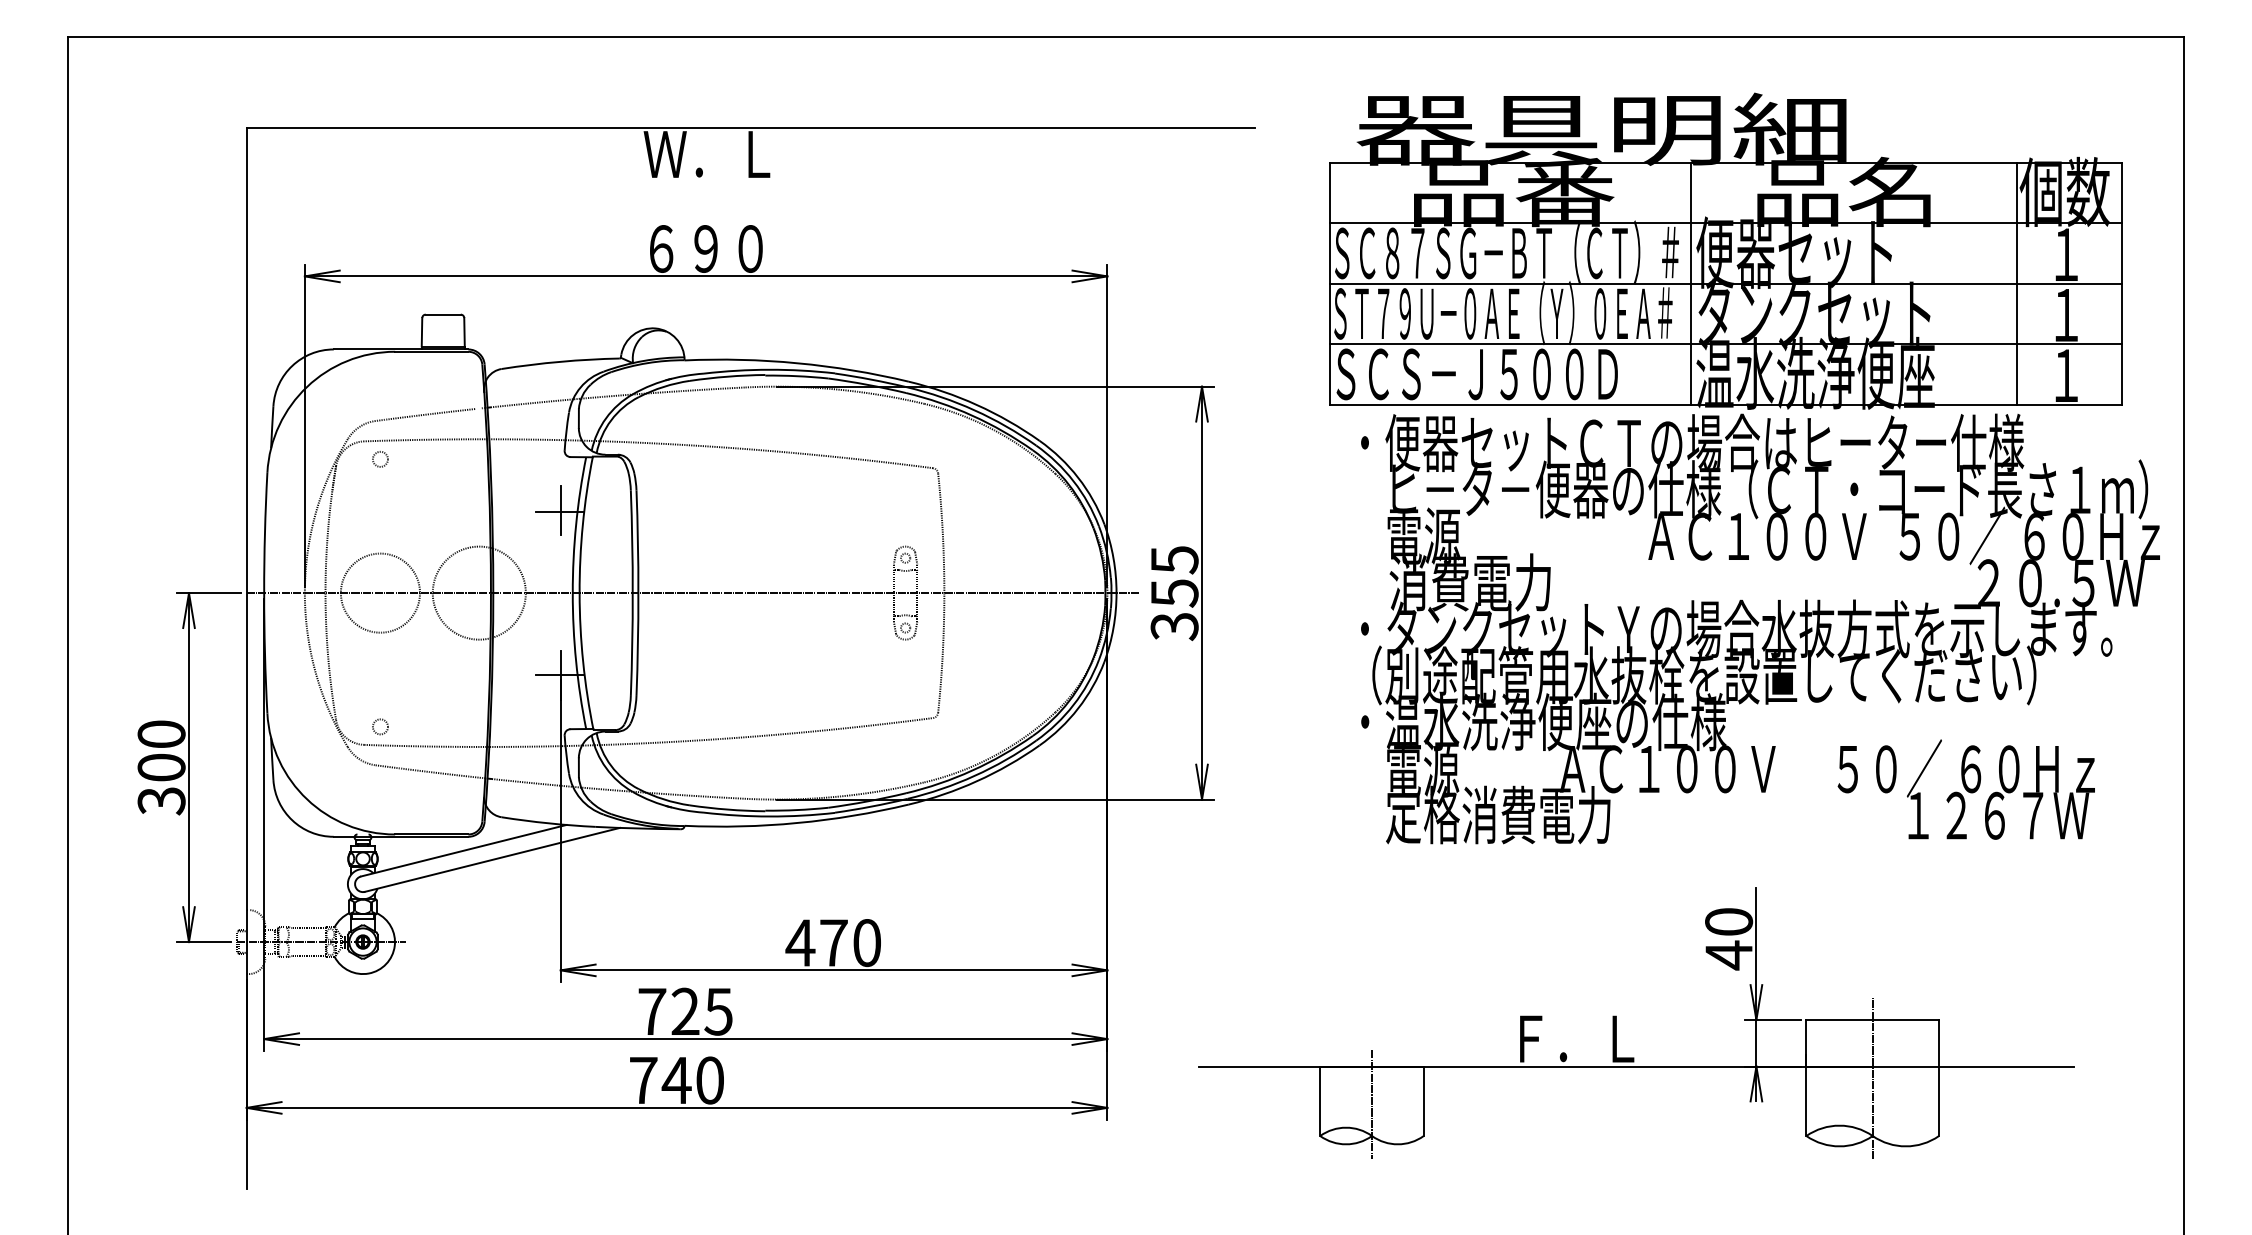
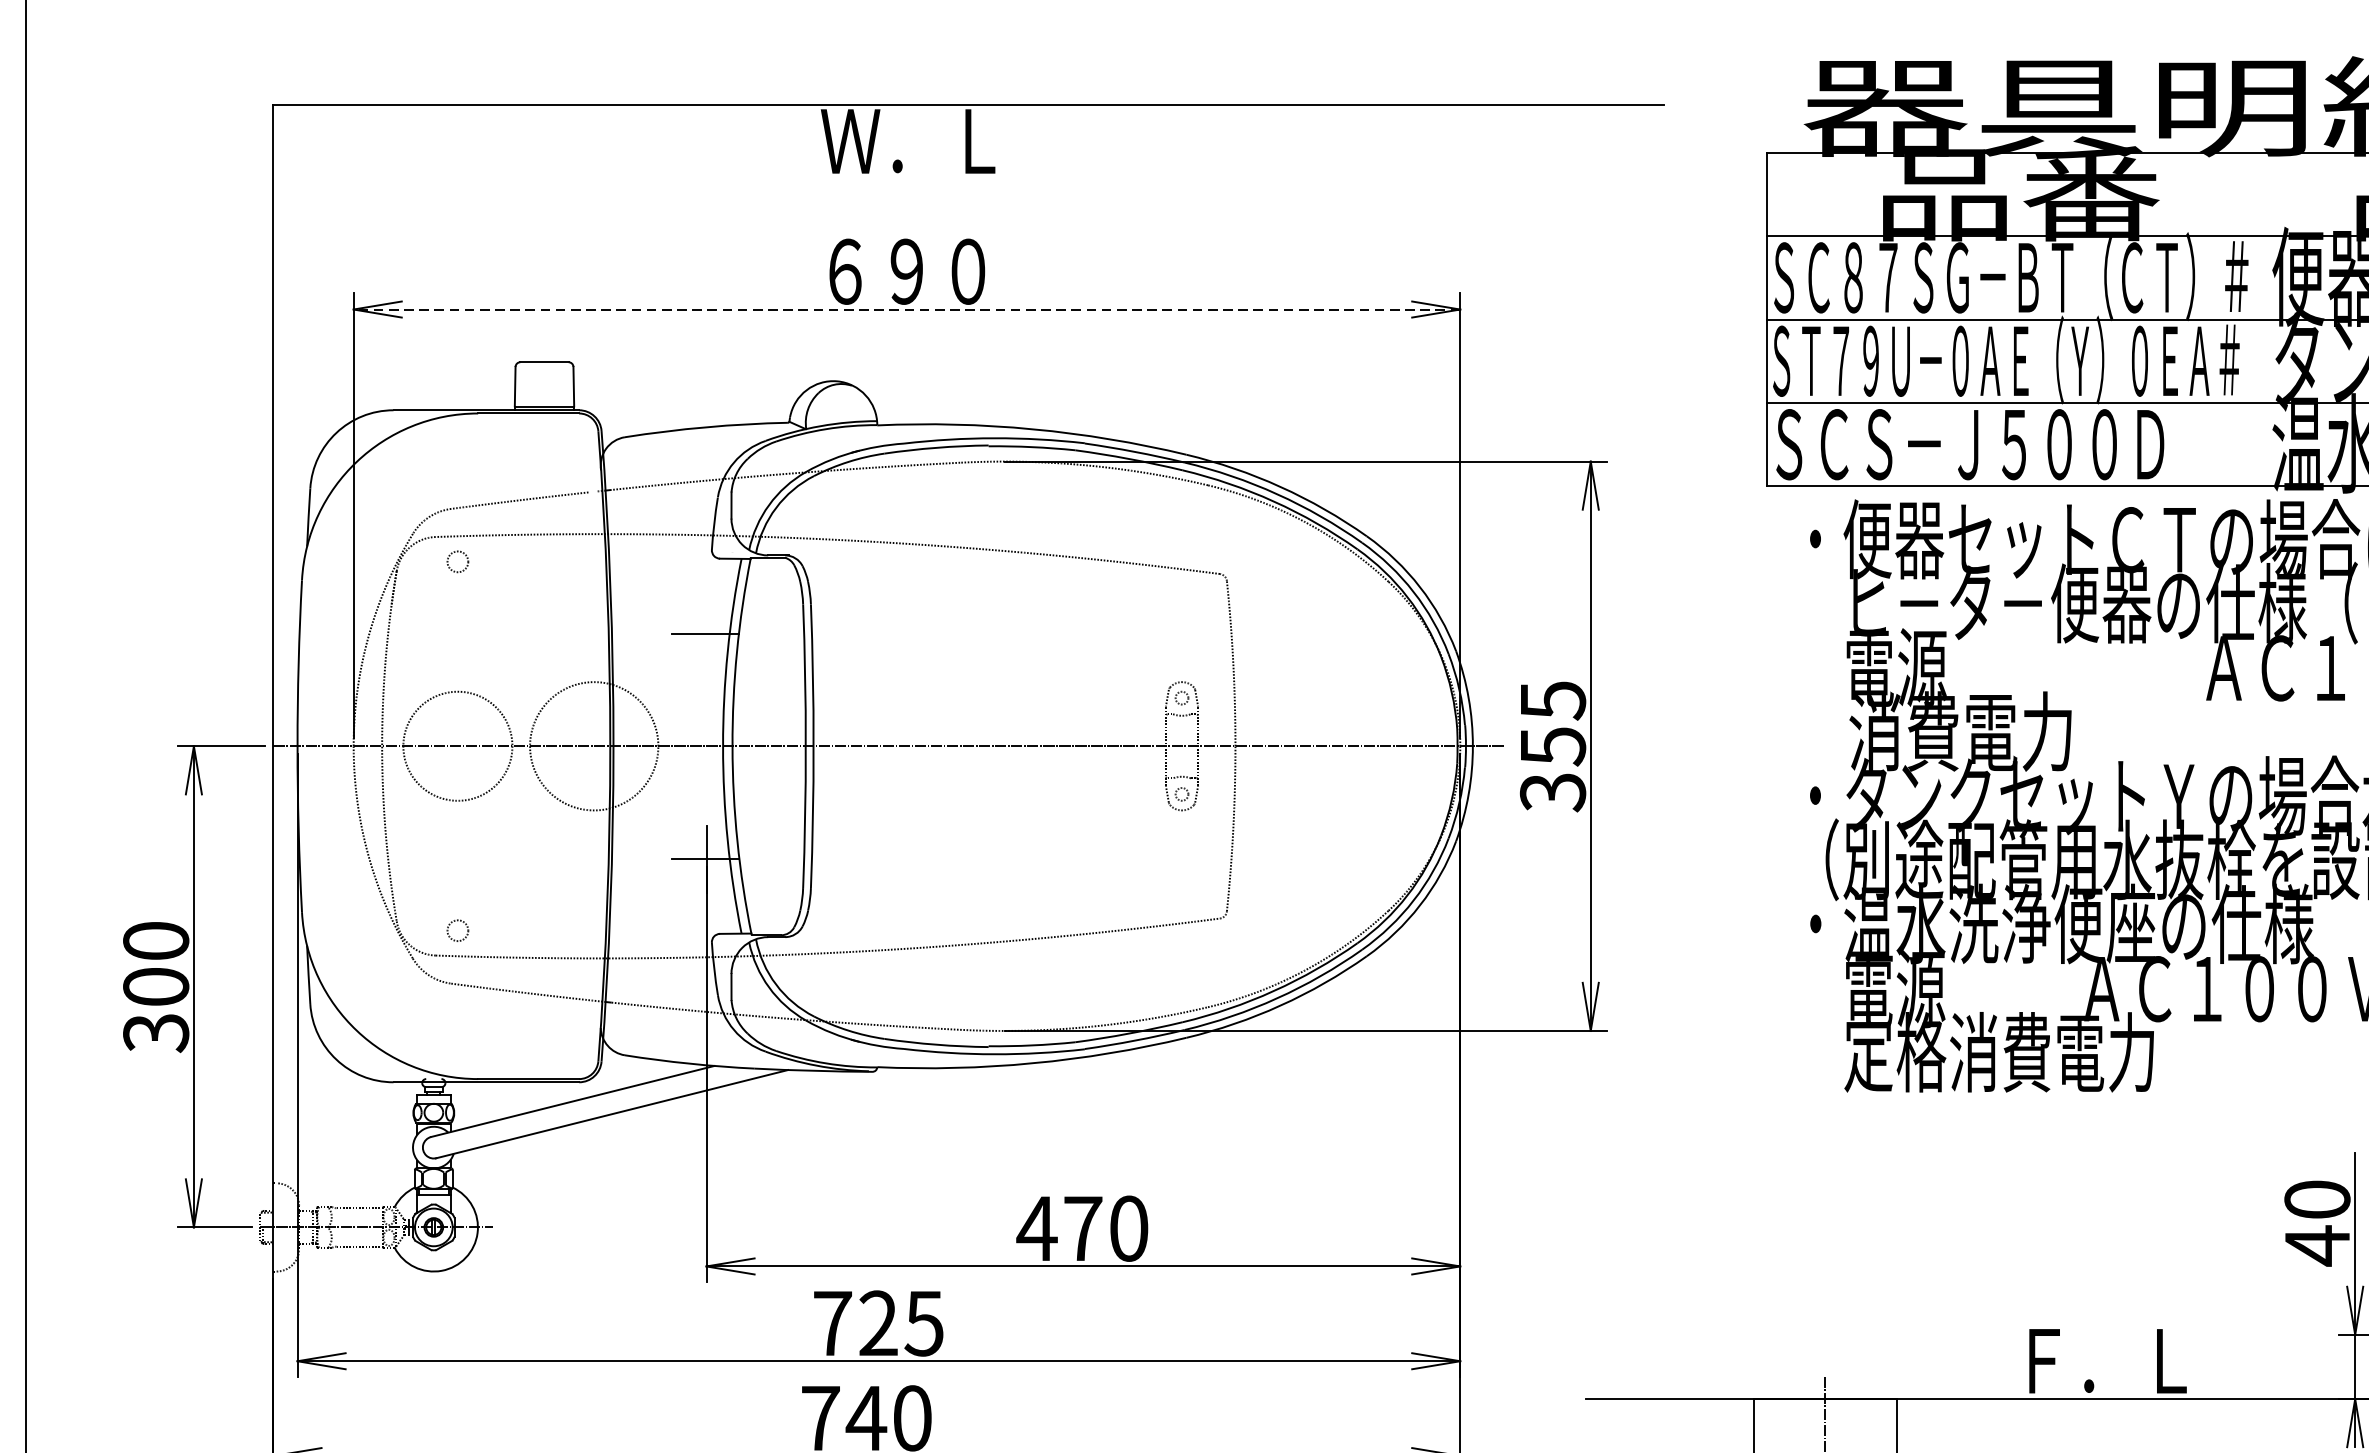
line: (705, 276) -> (906, 309), solid -> dashed
line: (1691, 283) -> (2265, 319), removed
line: (560, 510) -> (706, 632), removed

